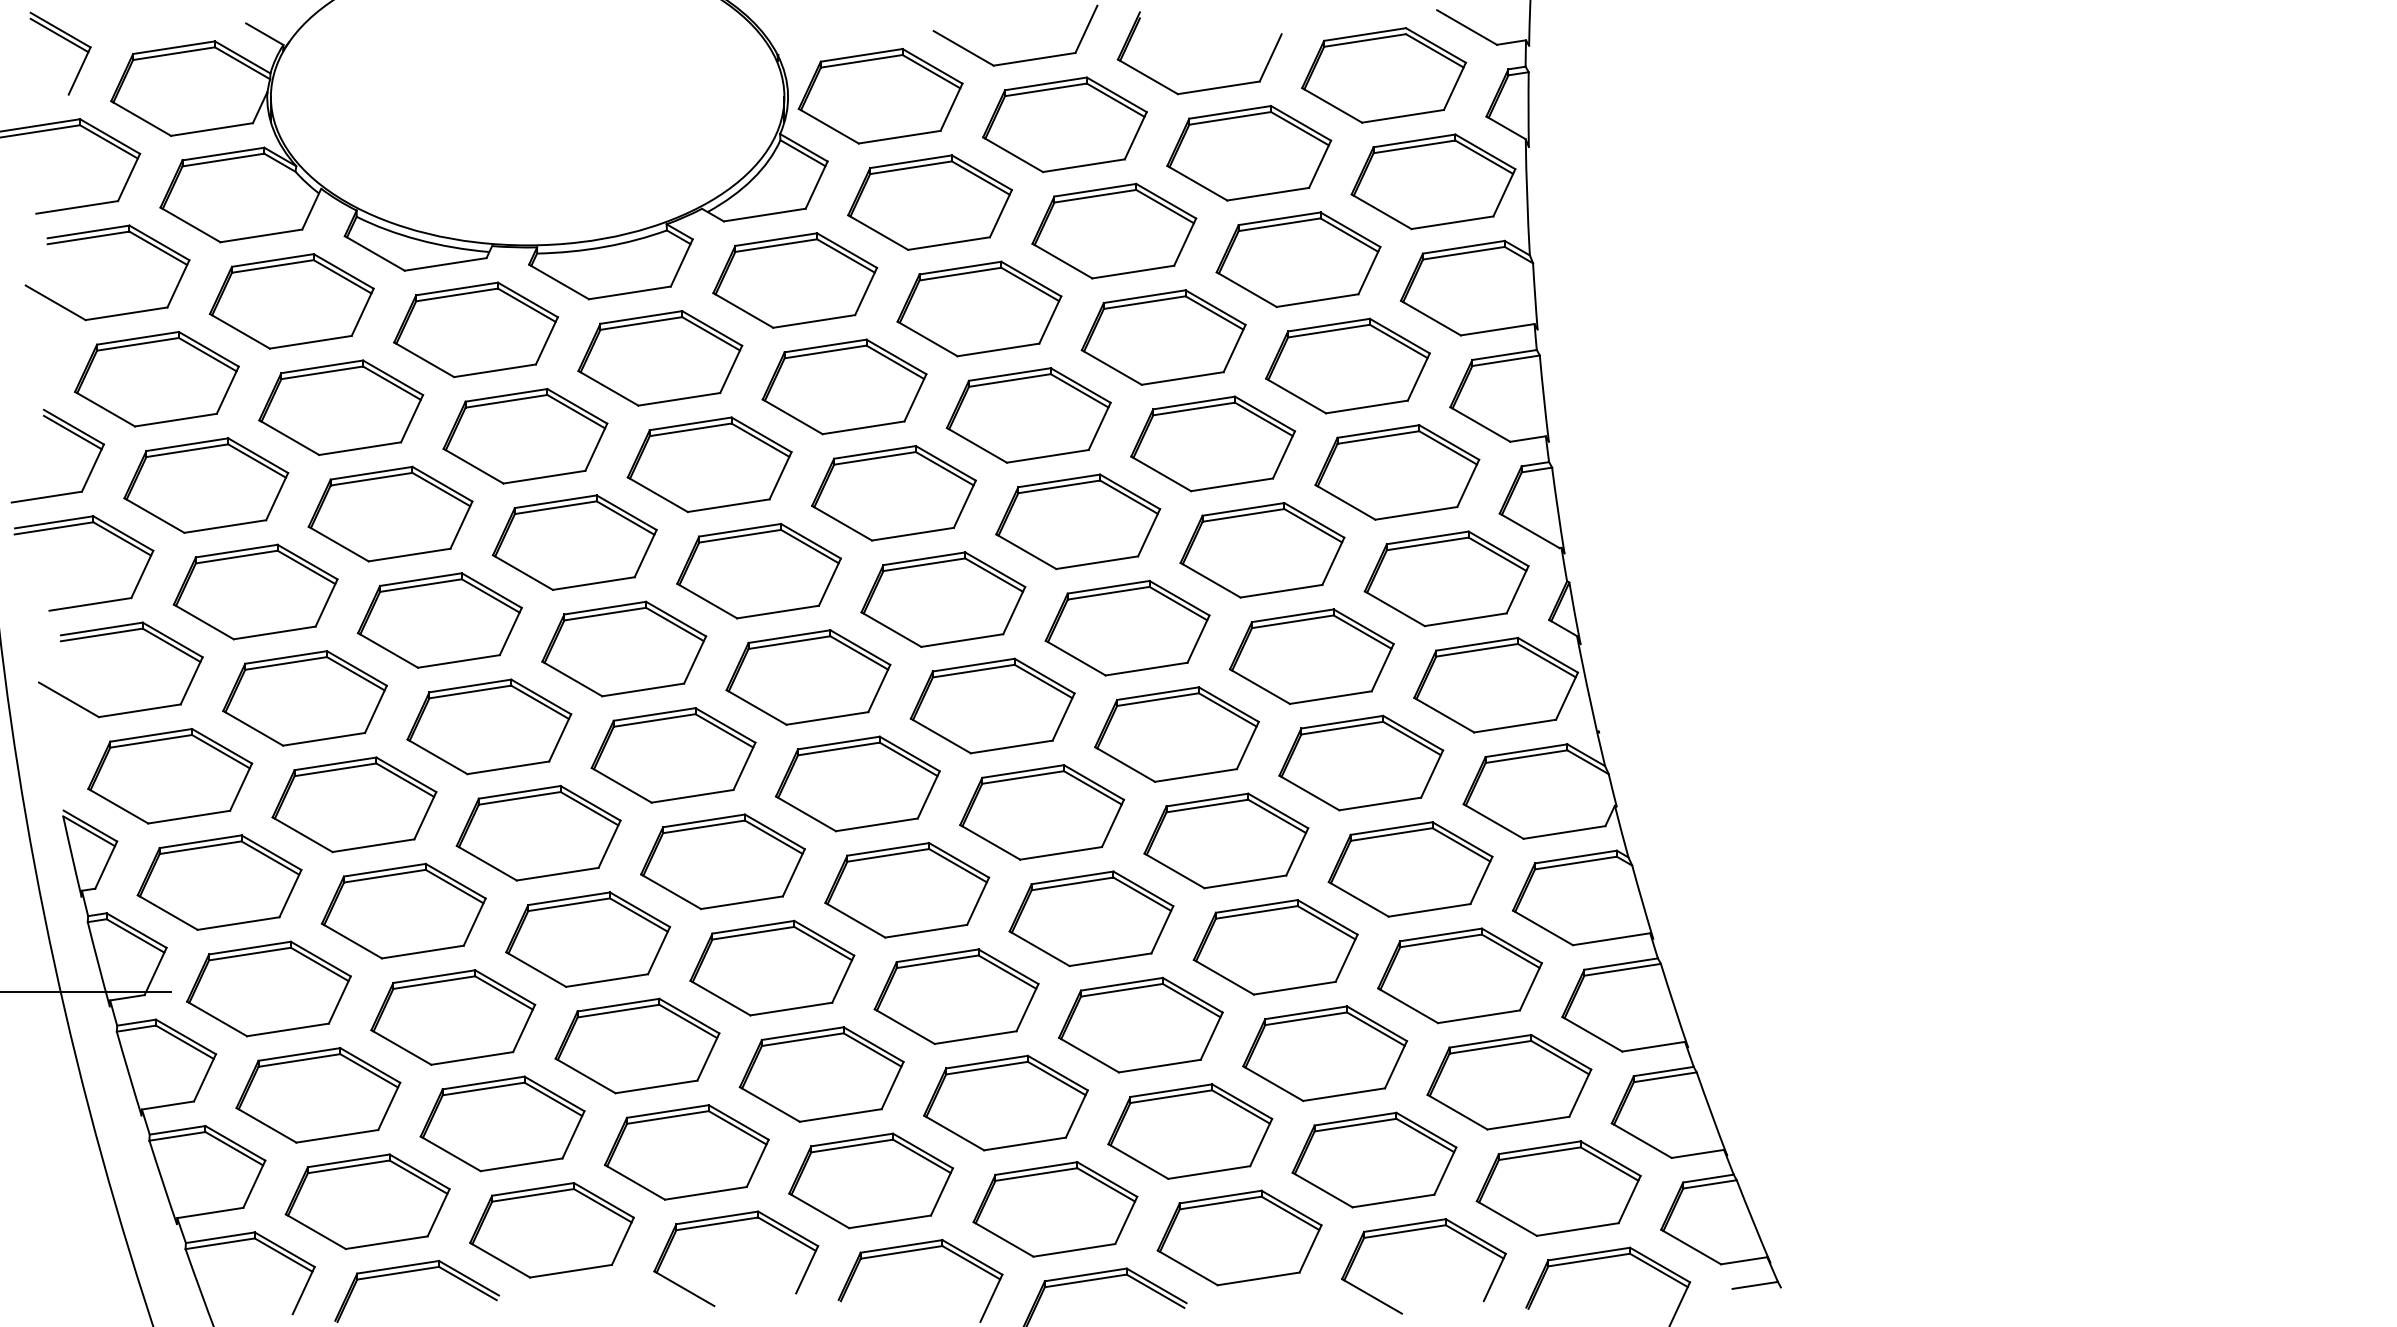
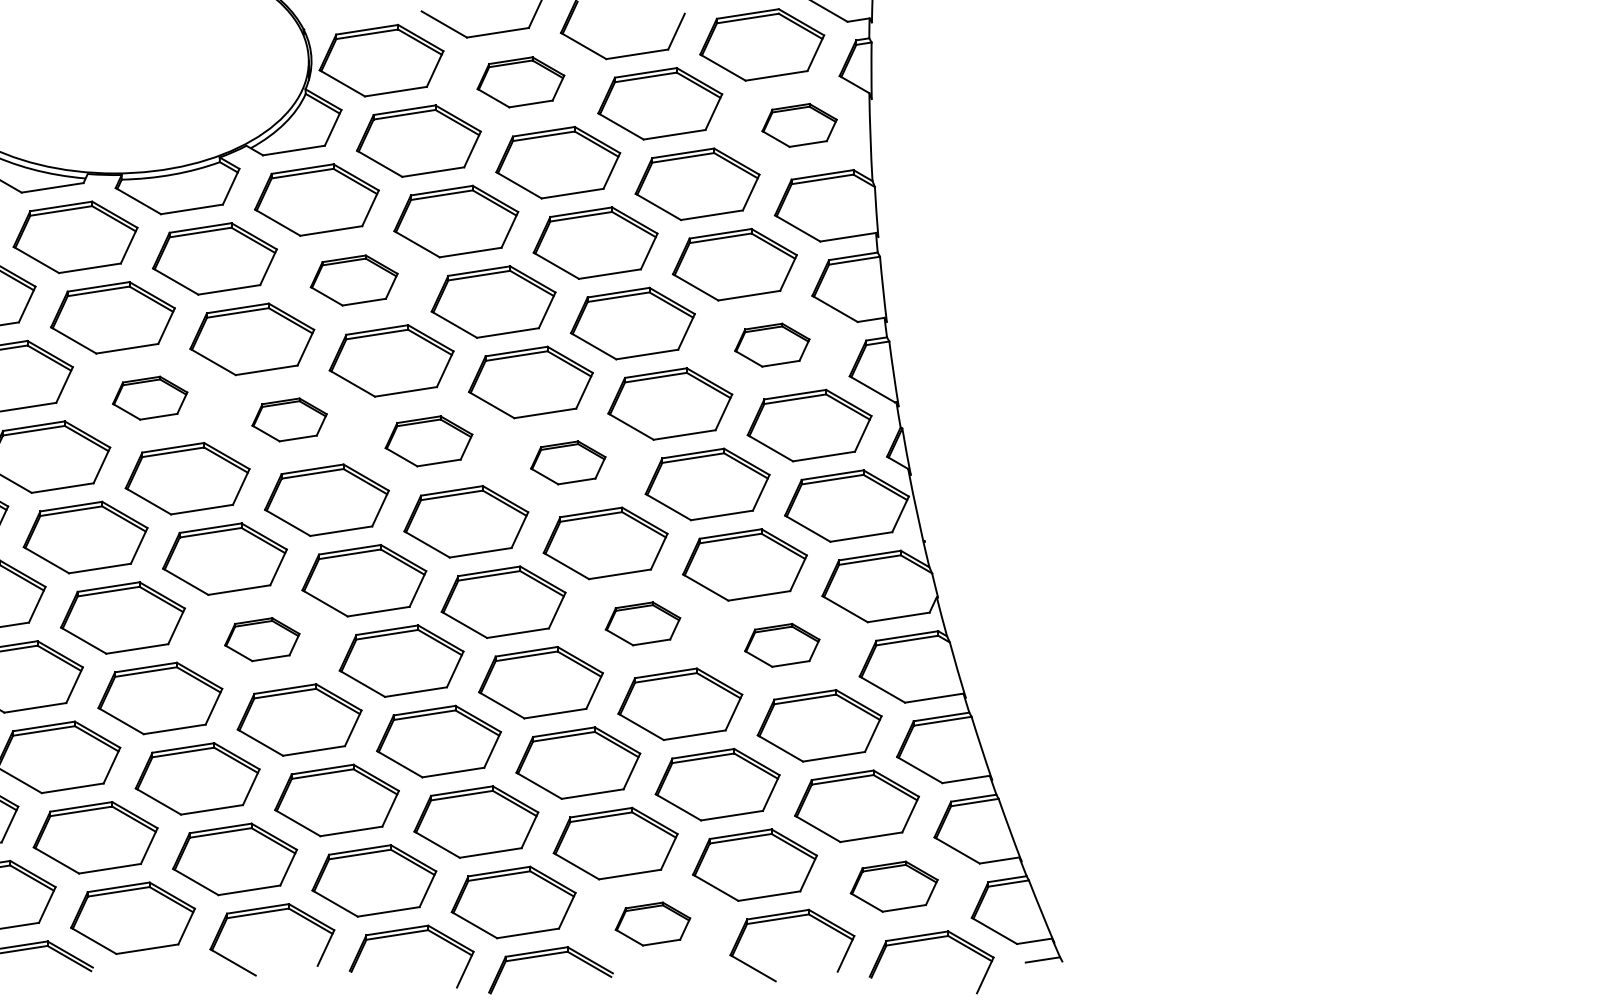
part: (1064, 124) -> (520, 82), size x0.7
part: (1433, 181) -> (799, 125), size x0.6
part: (844, 386) -> (354, 280), size x0.7
part: (1397, 472) -> (772, 345), size x0.6
part: (574, 542) -> (150, 398), size x0.6
part: (758, 571) -> (289, 420), size x0.6
part: (943, 599) -> (429, 441), size x0.7
part: (1127, 627) -> (568, 462), size x0.6
part: (1226, 840) -> (643, 623), size x0.6
part: (722, 861) -> (261, 639), size x0.6
part: (1410, 869) -> (782, 645), size x0.6
part: (1558, 1188) -> (894, 886), size x0.7
part: (1239, 1237) -> (652, 923), size x0.6

